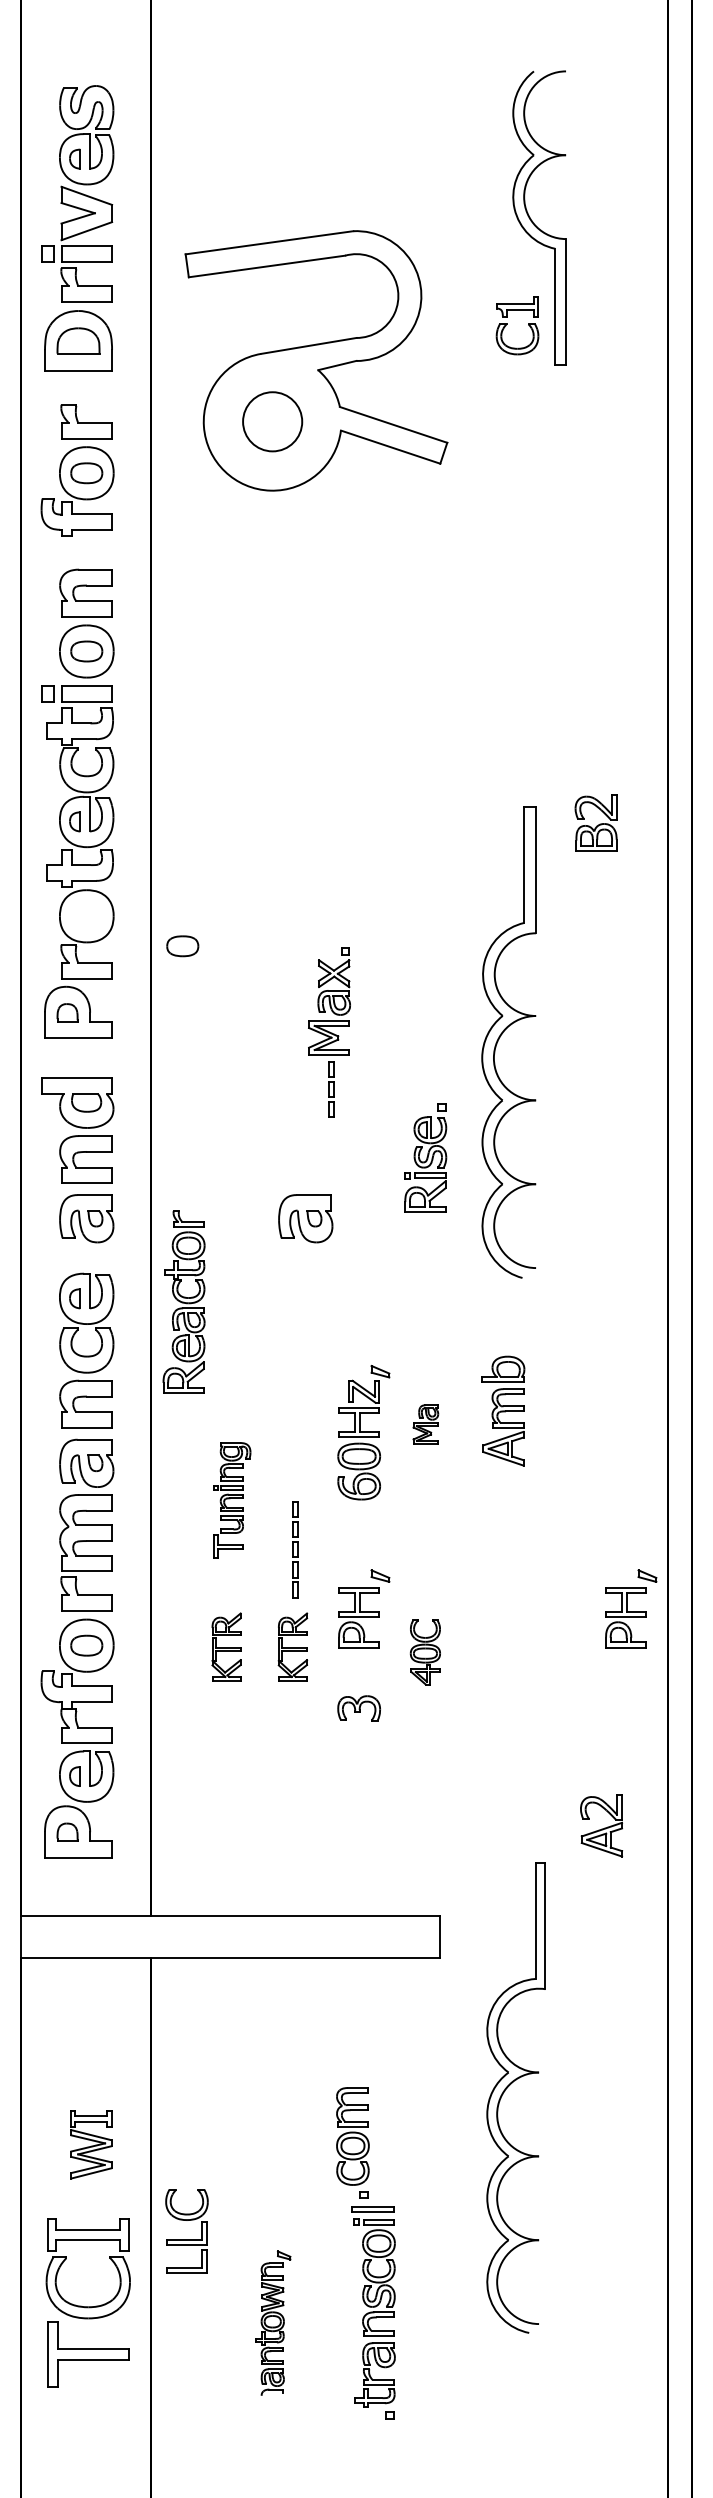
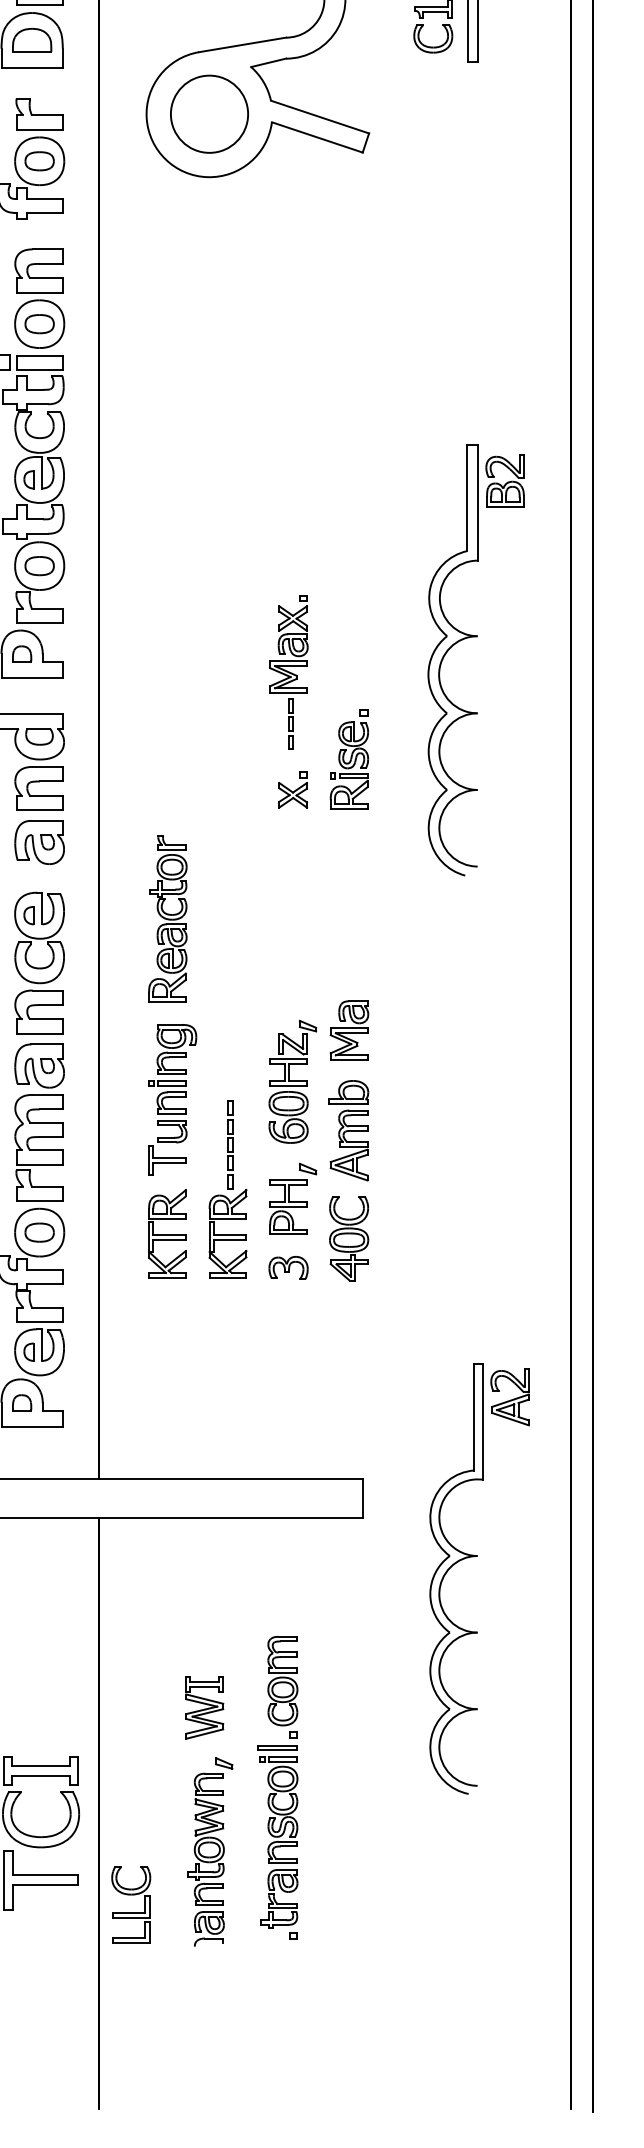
circle: (272, 421) -> (209, 113), size x1.43
part: (182, 946) -> (39, 566), moved
part: (329, 1032) -> (288, 672), moved
part: (500, 1037) -> (445, 655), moved
part: (425, 1157) -> (349, 759), moved
part: (364, 1161) -> (293, 790), added
part: (305, 1218) -> (239, 842), removed
part: (183, 1301) -> (167, 918), moved
part: (503, 1410) -> (349, 1130), moved
part: (425, 1424) -> (349, 1030), size x1.67
part: (363, 1432) -> (292, 1081), moved
part: (232, 1500) -> (172, 1099), size x1.43
part: (631, 1608) -> (537, 1198), removed
part: (226, 1646) -> (167, 1233), size x1.43
part: (292, 1646) -> (227, 1233), size x1.43
part: (425, 1652) -> (349, 1238), size x1.43
part: (358, 1708) -> (287, 1268), moved
part: (505, 2091) -> (446, 1573), moved
part: (91, 2144) -> (204, 1707), moved
part: (186, 2239) -> (130, 1912), moved
part: (373, 2312) -> (277, 1841), moved
part: (273, 2322) -> (210, 1851), size x1.43

